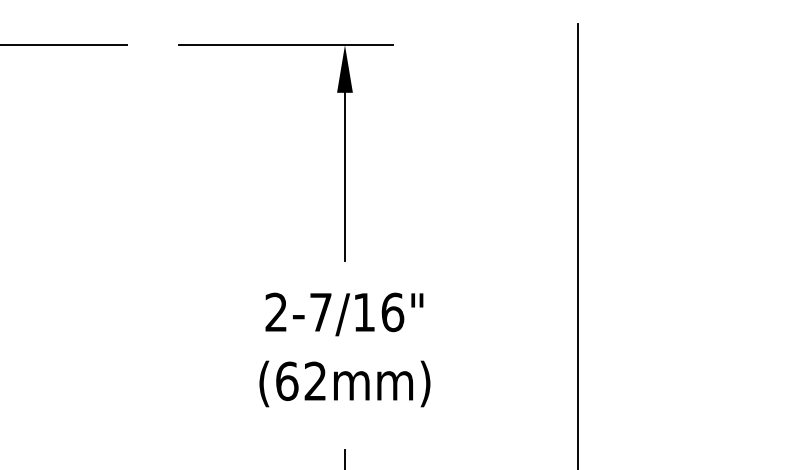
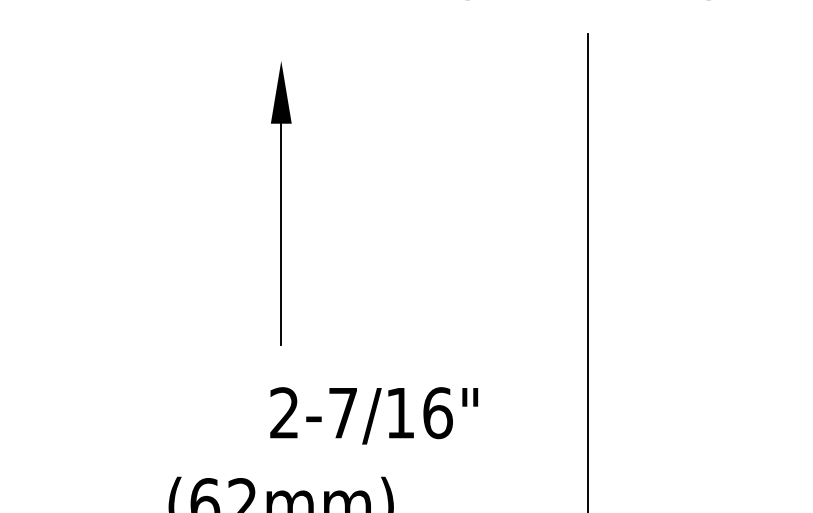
line: (285, 45) -> (202, 61), removed
text: (344, 314) -> (374, 415), moved

